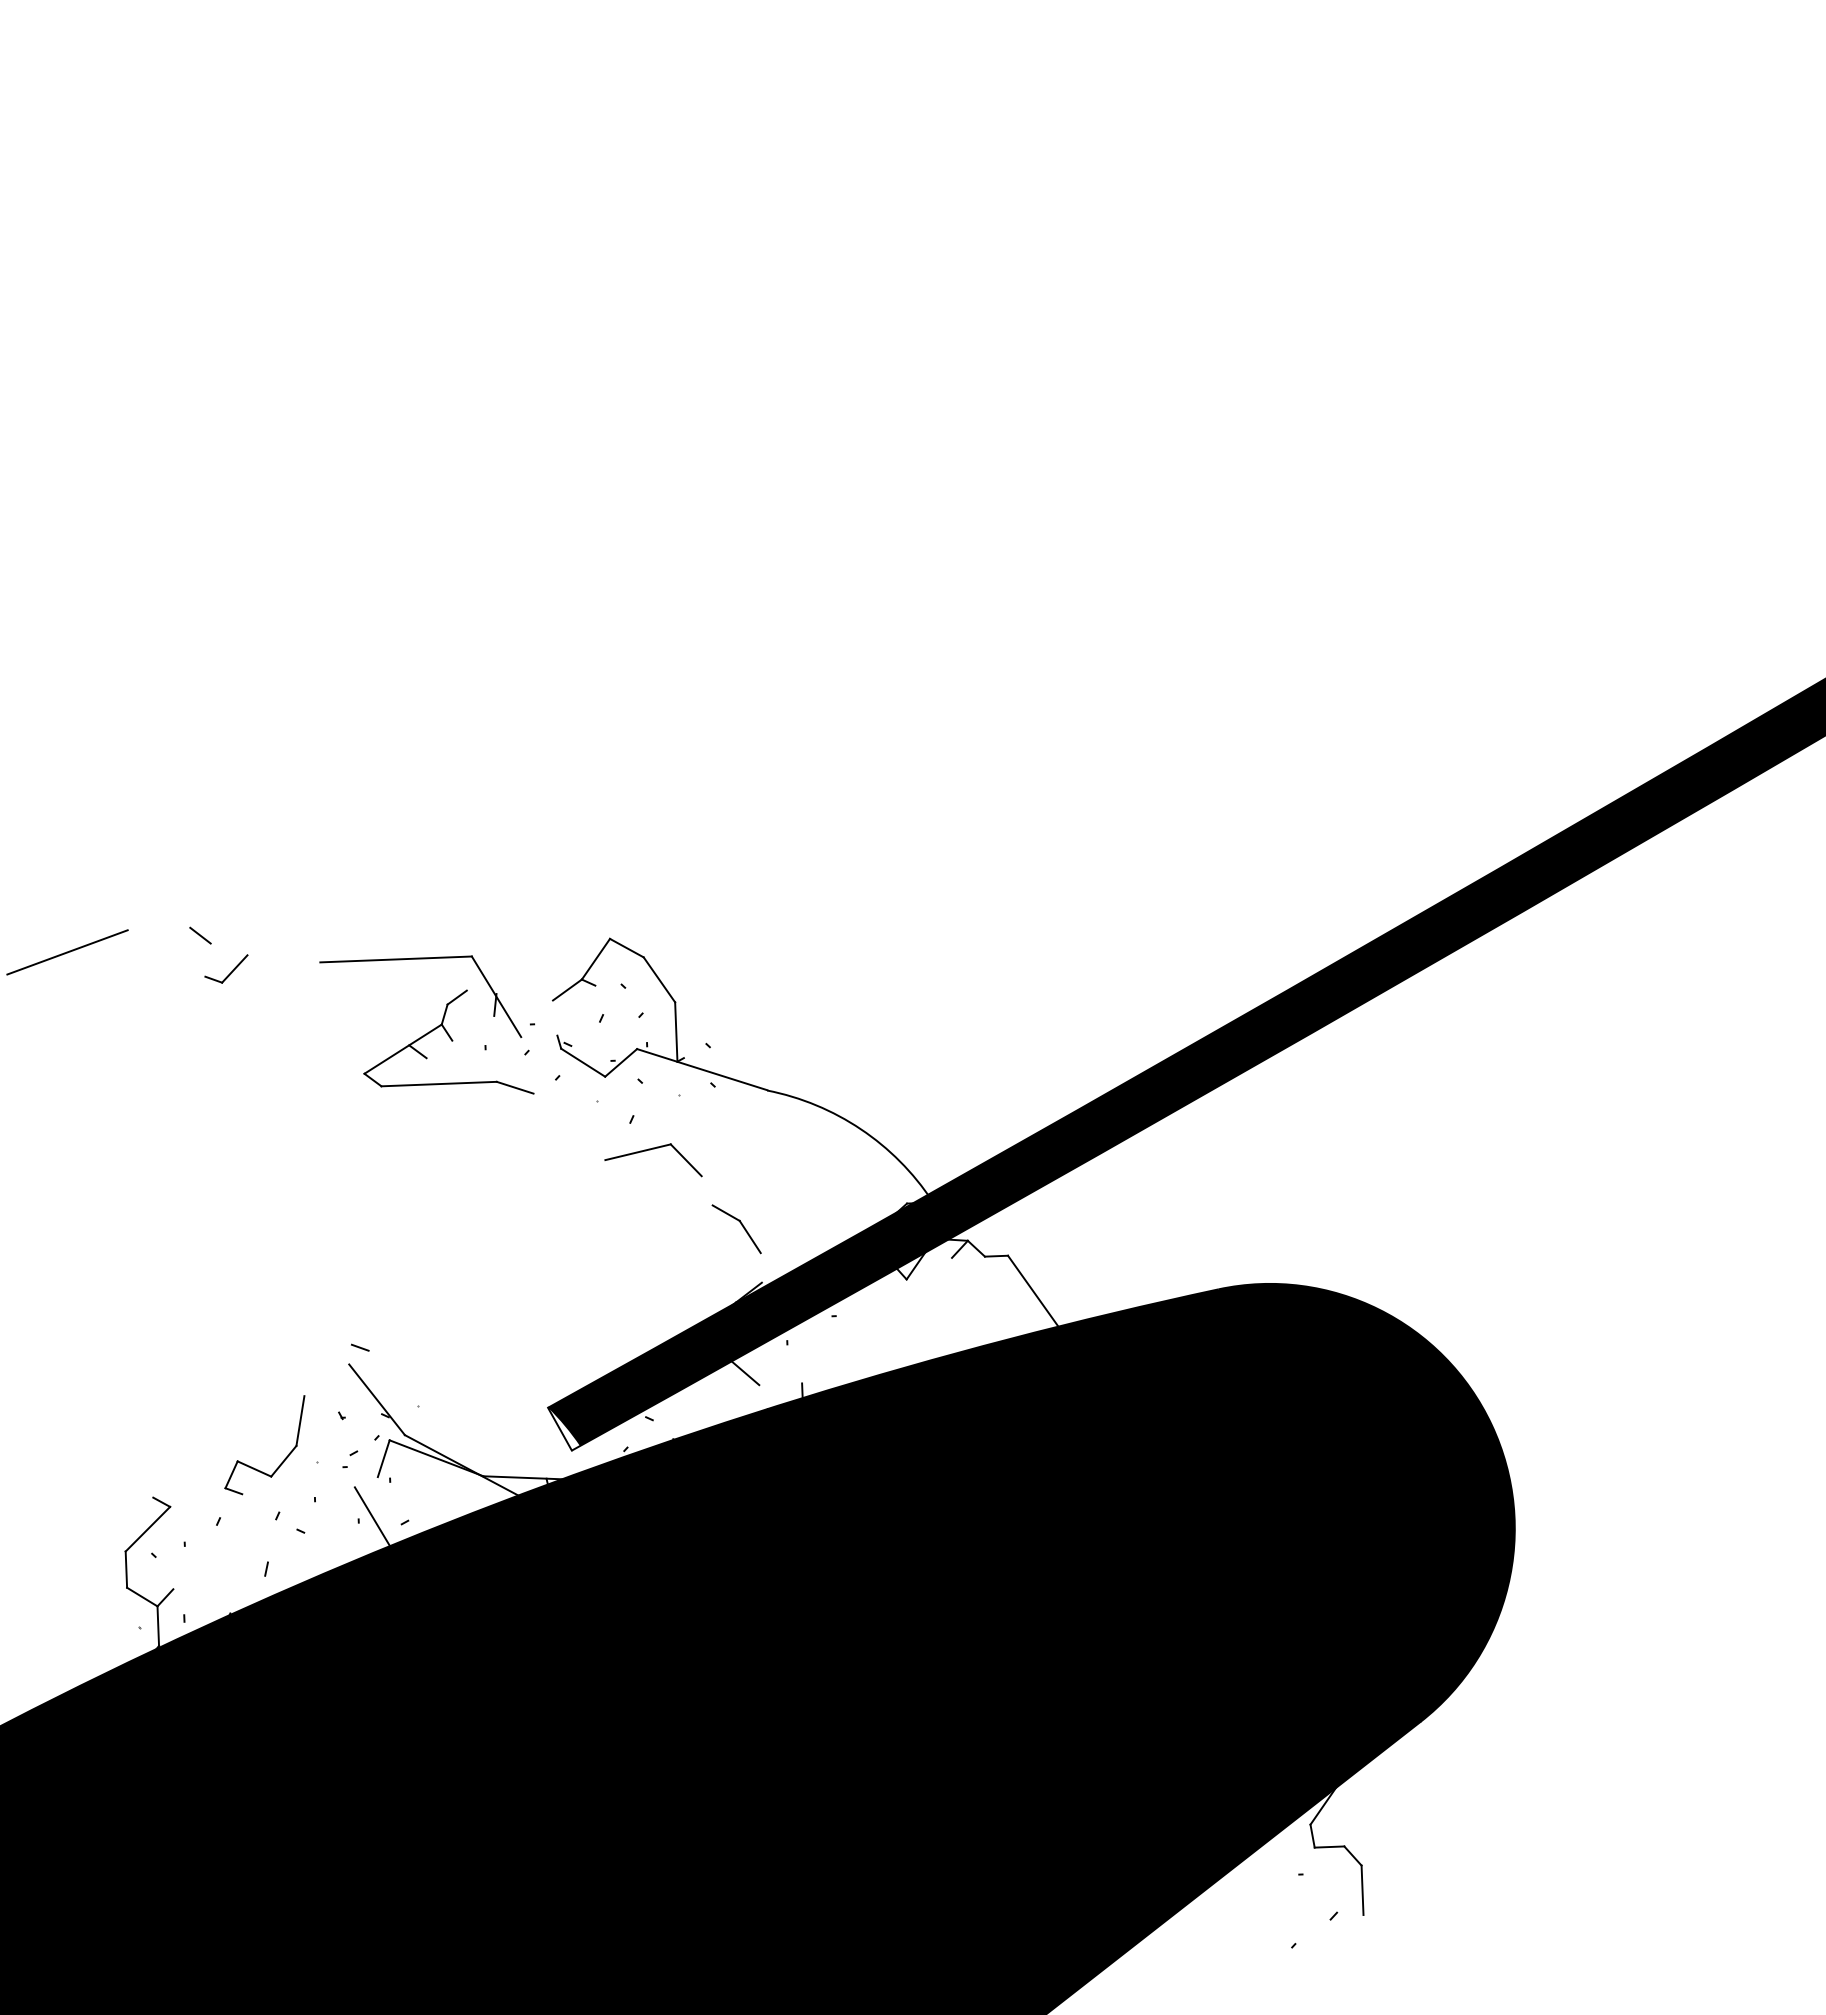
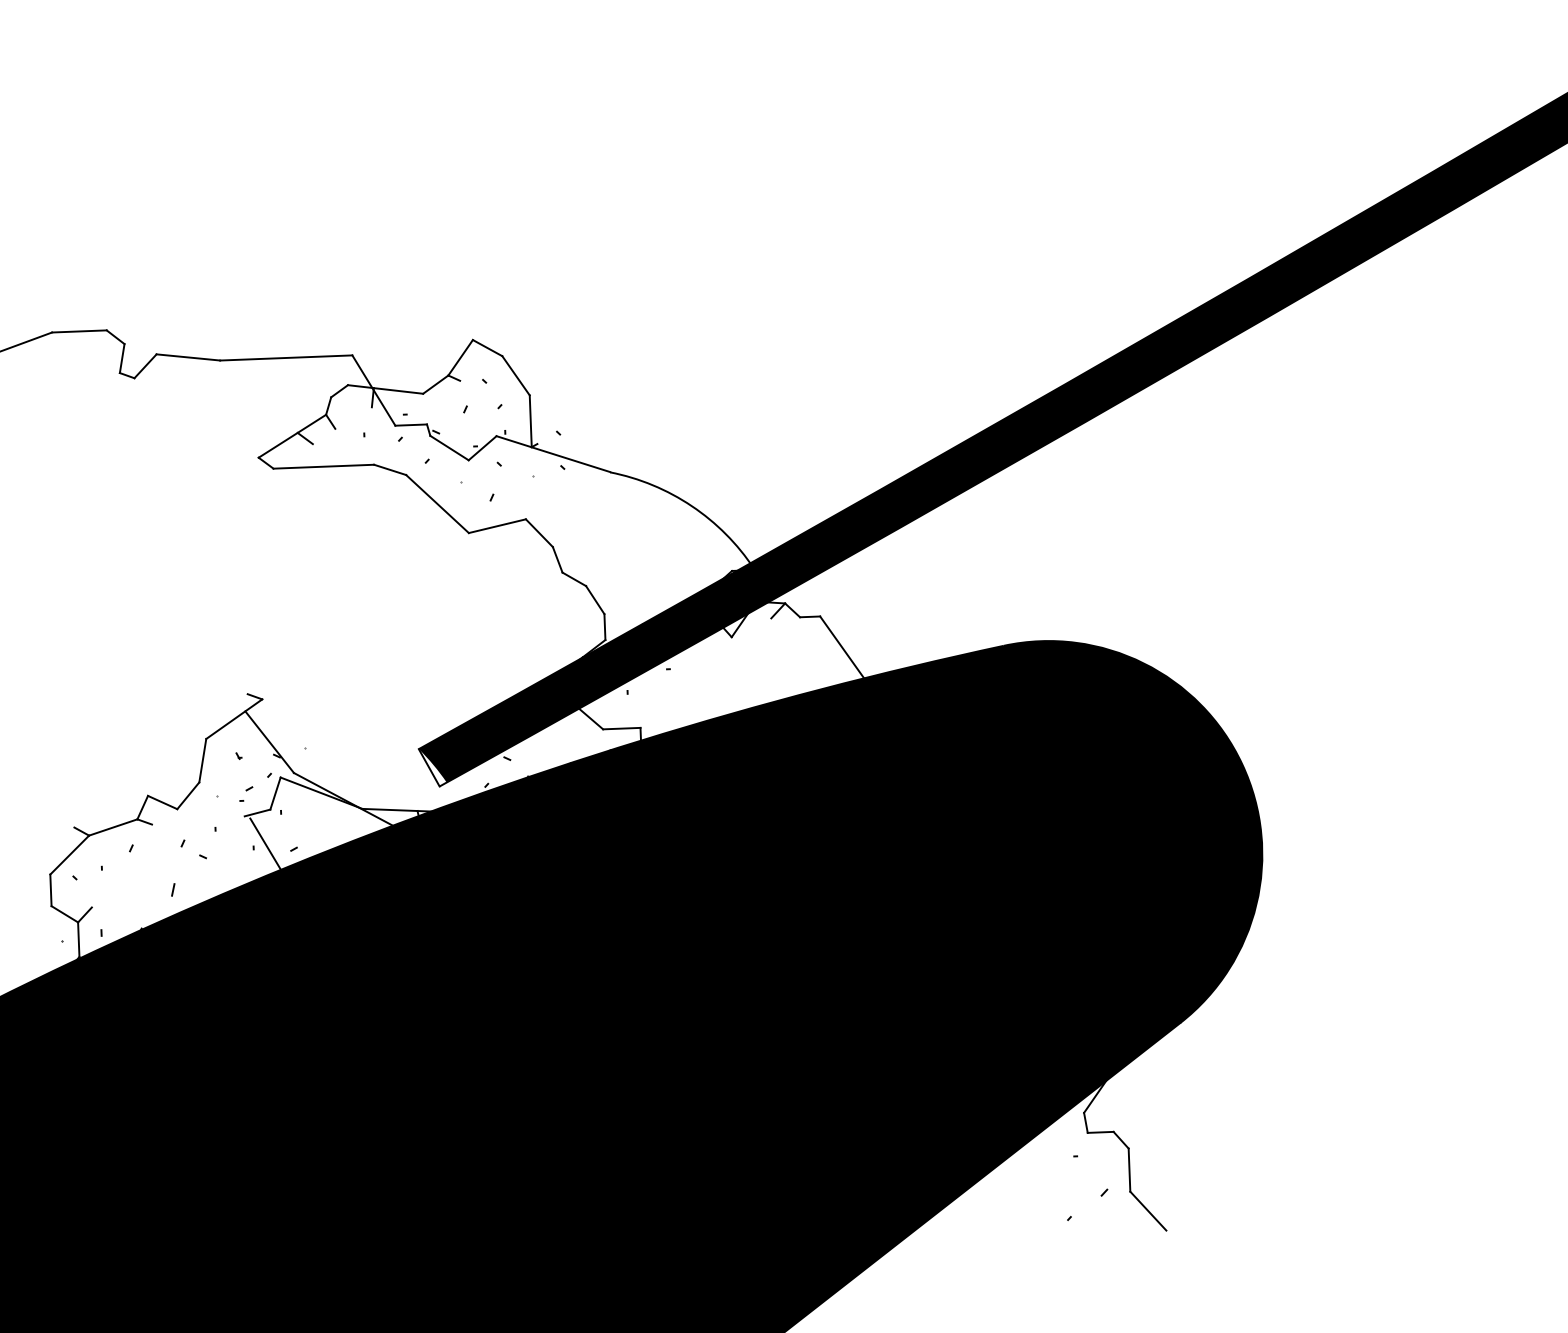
line: (158, 928) -> (78, 330), added
line: (283, 958) -> (188, 357), added
line: (207, 959) -> (121, 358), added
line: (509, 995) -> (385, 389), added
line: (539, 1036) -> (411, 425), added
line: (569, 1126) -> (437, 503), added
line: (706, 1190) -> (557, 559), added
line: (760, 1267) -> (604, 626), added
line: (336, 1373) -> (234, 719), added
line: (780, 1384) -> (621, 728), added
line: (362, 1480) -> (256, 812), added
line: (197, 1497) -> (112, 827), added
line: (1383, 1937) -> (1147, 1211), added

